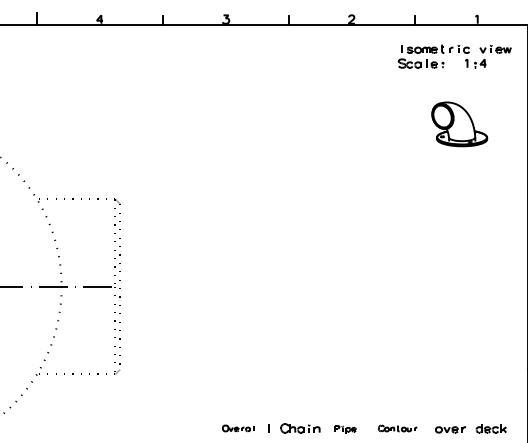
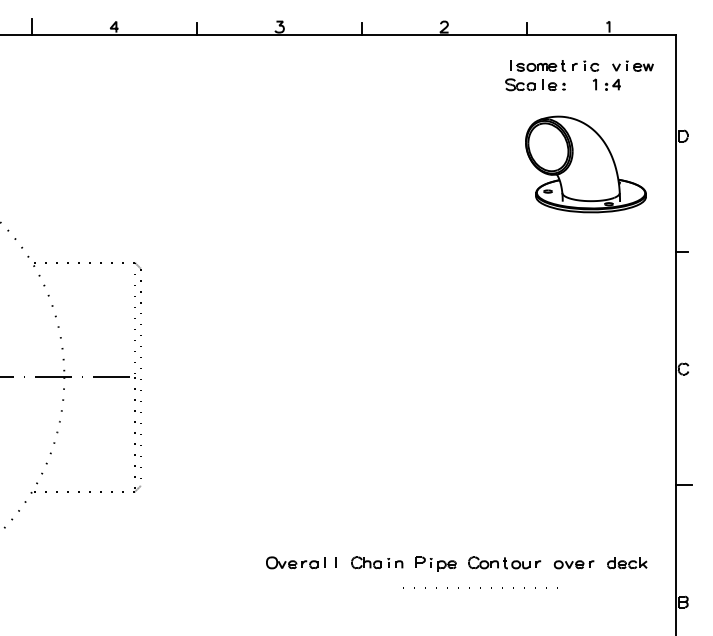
part: (459, 124) -> (585, 164), size x1.67
part: (238, 428) -> (295, 562), size x1.43
part: (344, 428) -> (435, 563), size x1.43
part: (397, 428) -> (504, 562), size x1.43

